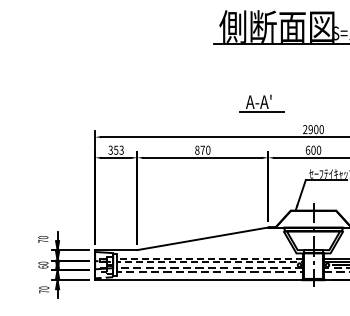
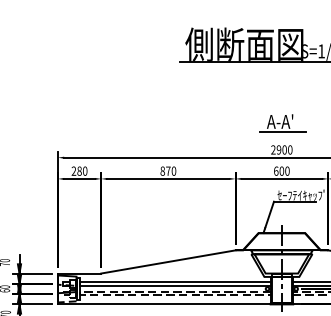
part: (261, 103) -> (282, 123), moved
text: (115, 149) -> (78, 170), 353 -> 280
line: (116, 260) -> (79, 284), dashed -> solid

